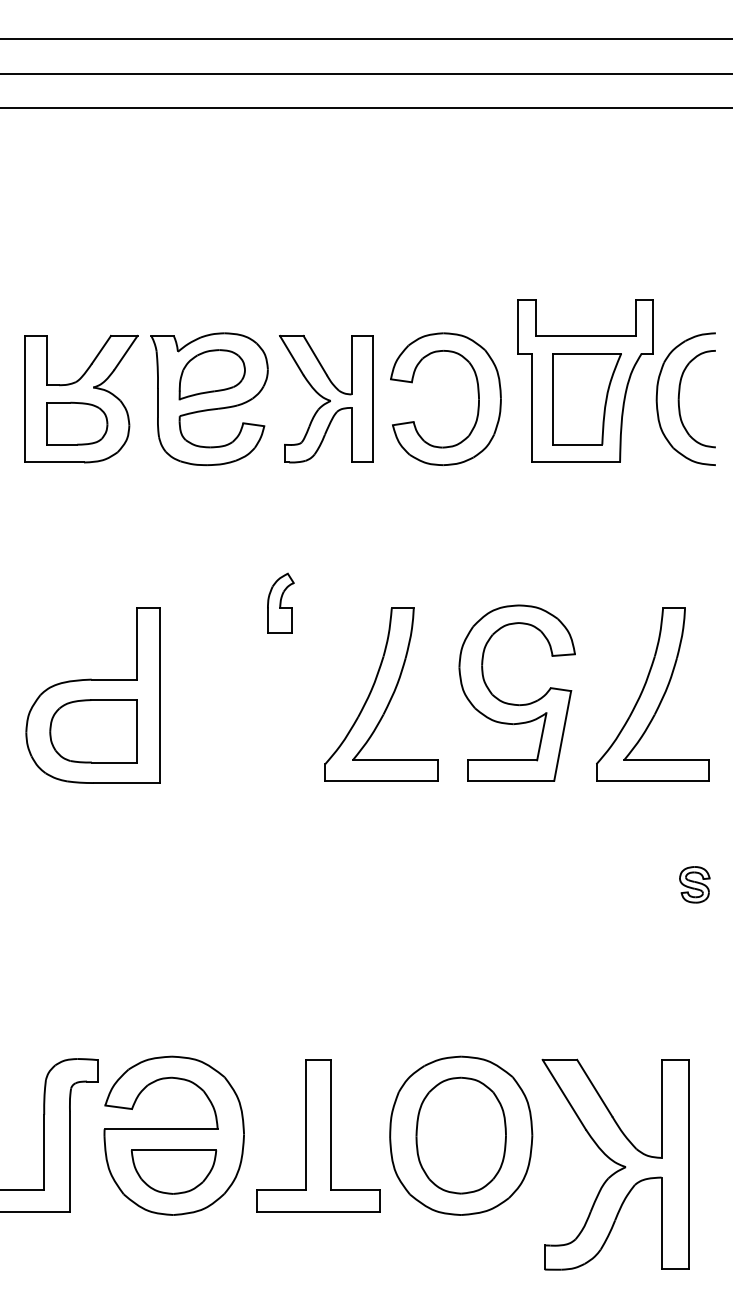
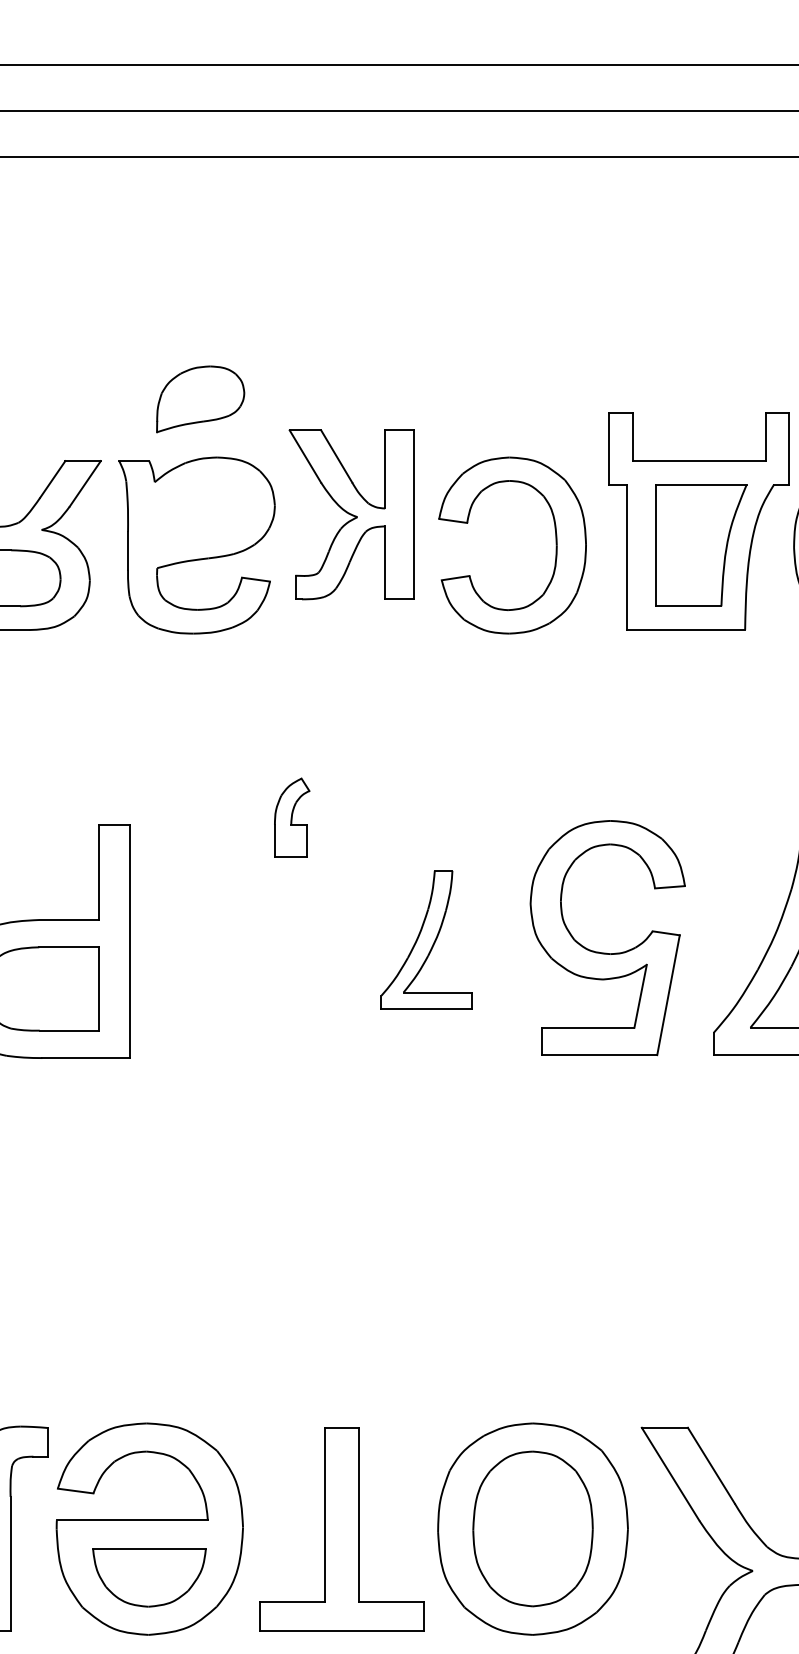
part: (211, 374) -> (199, 399), moved
part: (326, 398) -> (351, 513), moved
part: (381, 694) -> (426, 939), size x0.6

